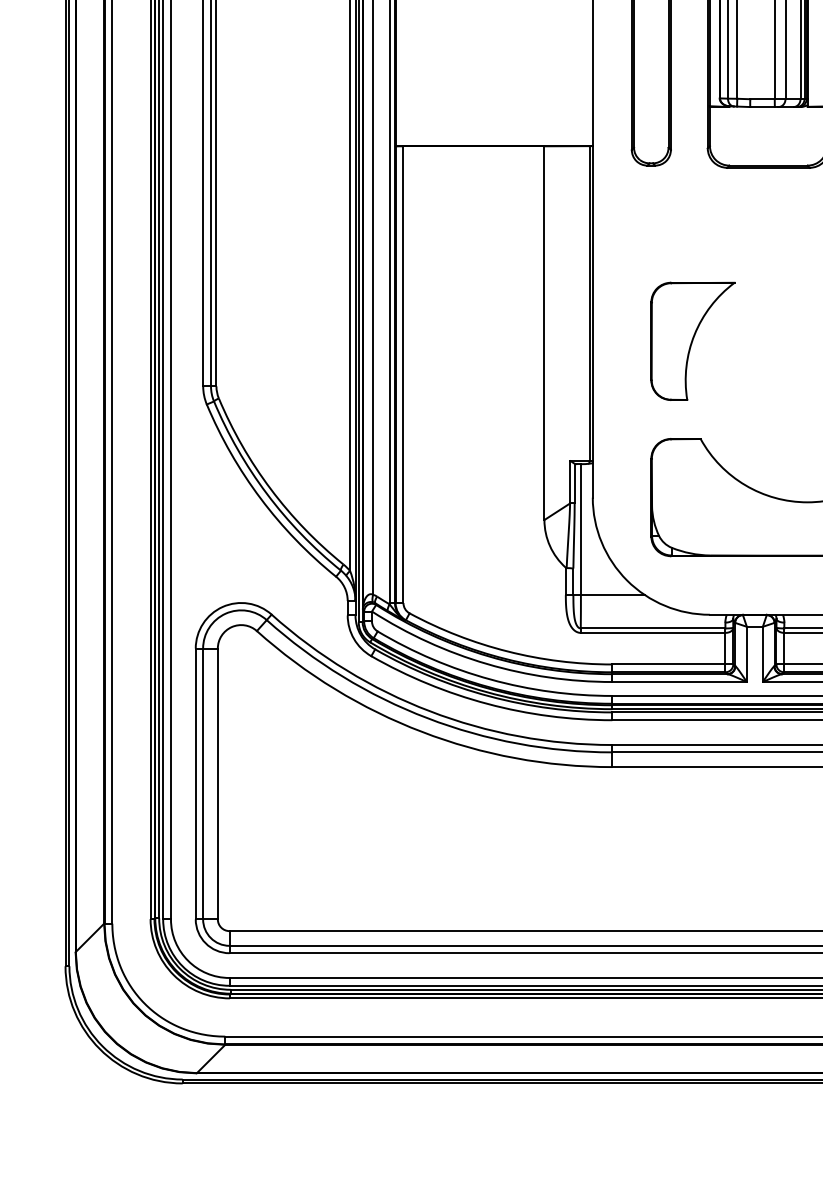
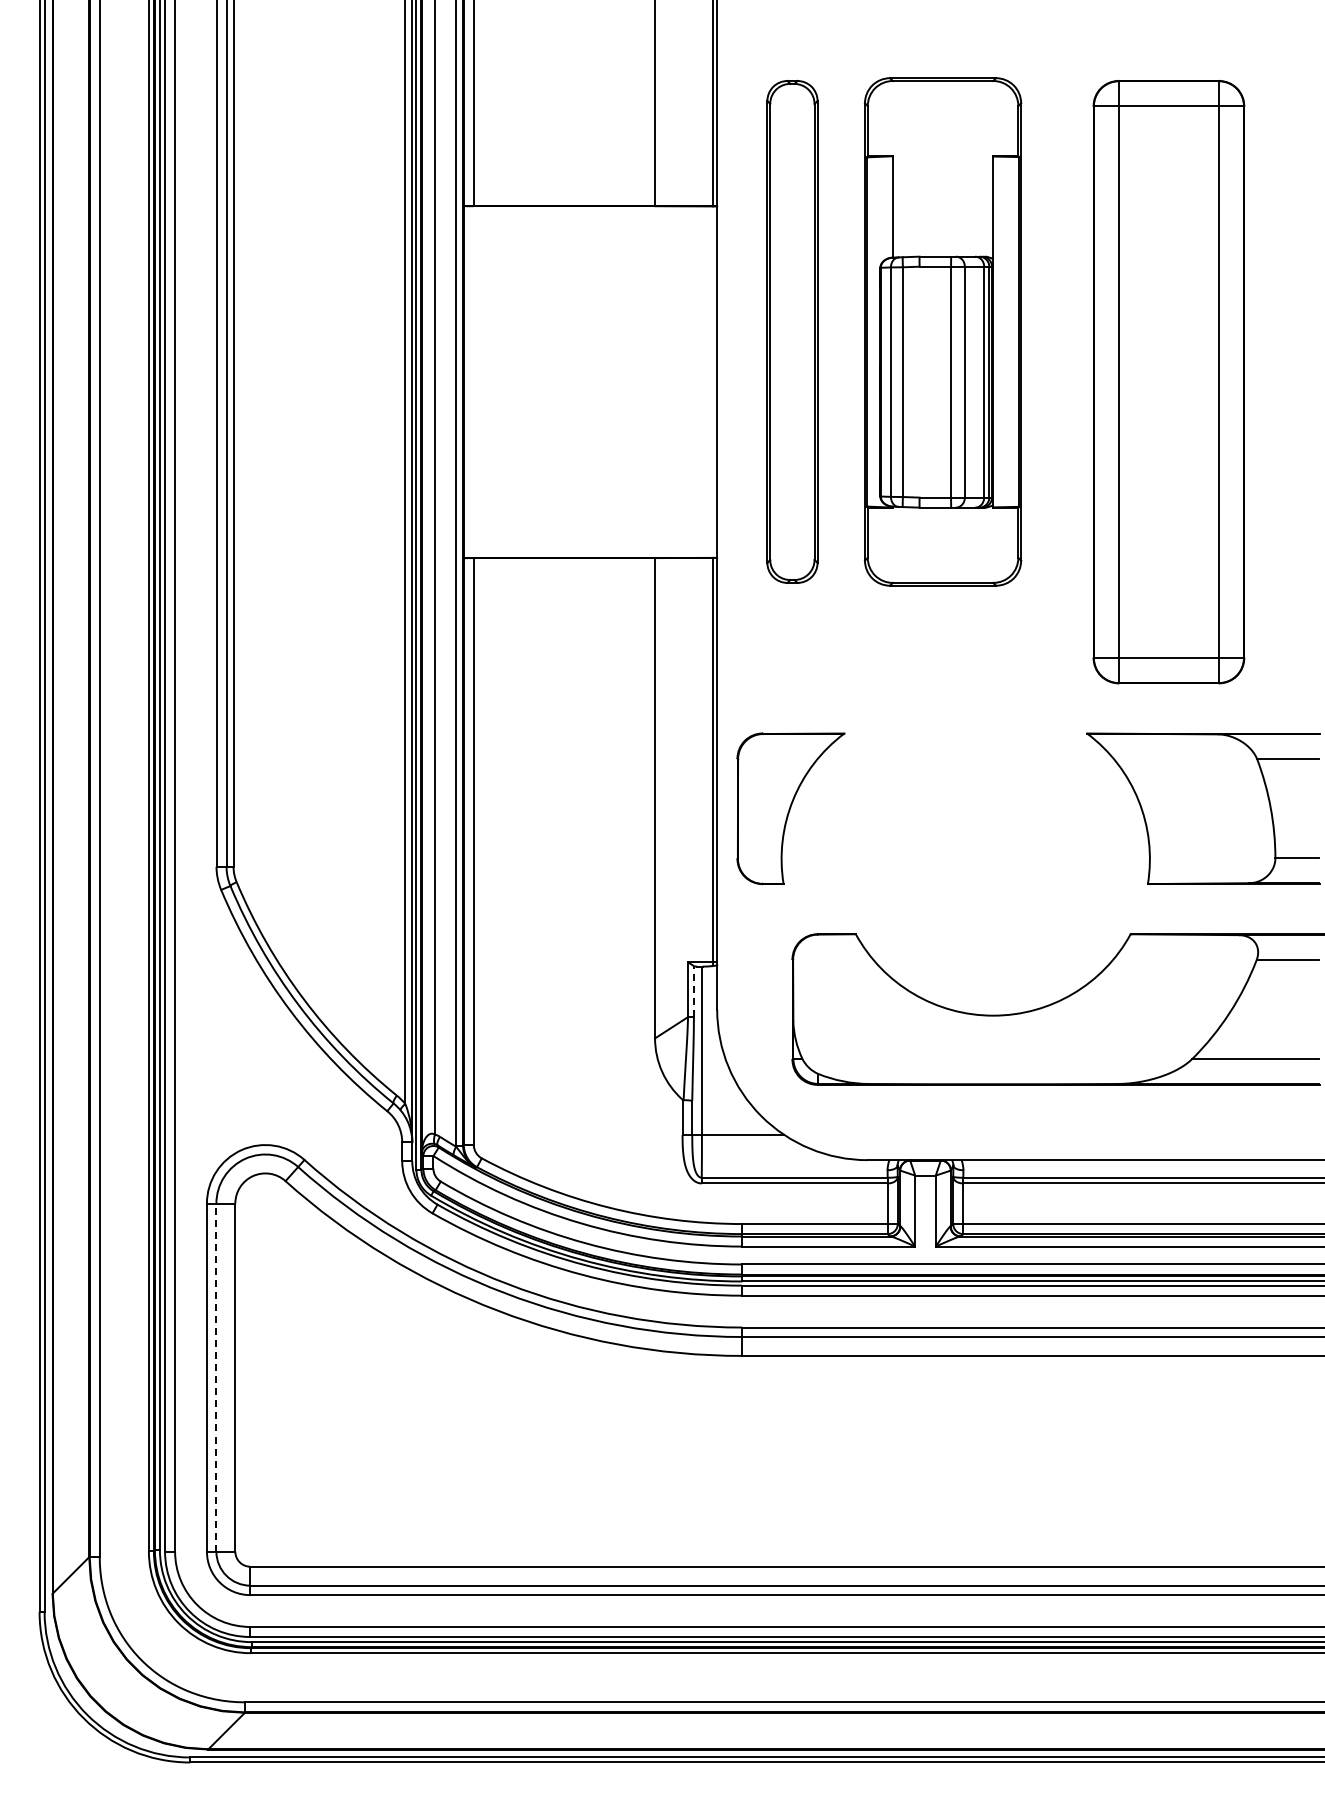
part: (692, 341) -> (790, 808), moved
line: (574, 483) -> (693, 991), solid -> dashed
line: (203, 783) -> (216, 1377), solid -> dashed

